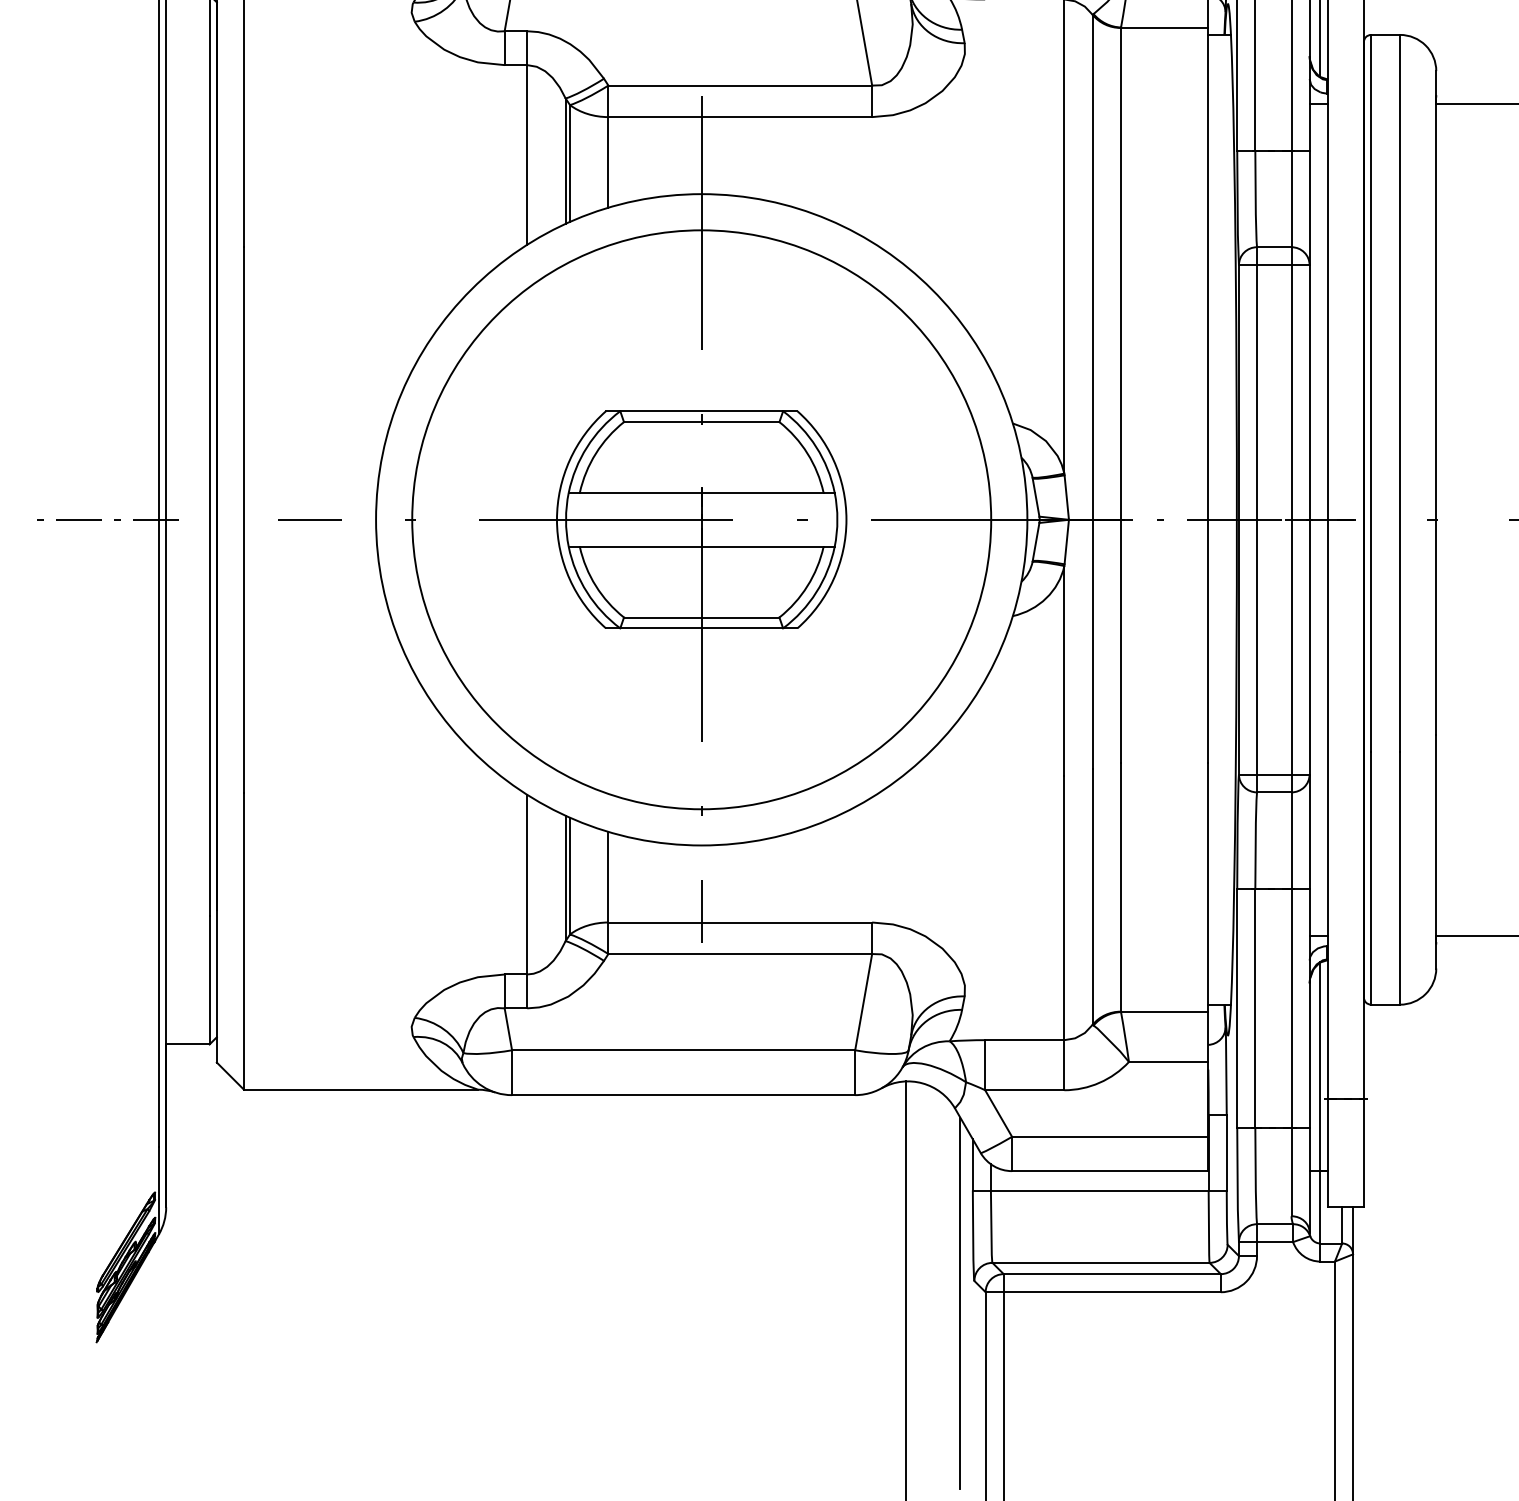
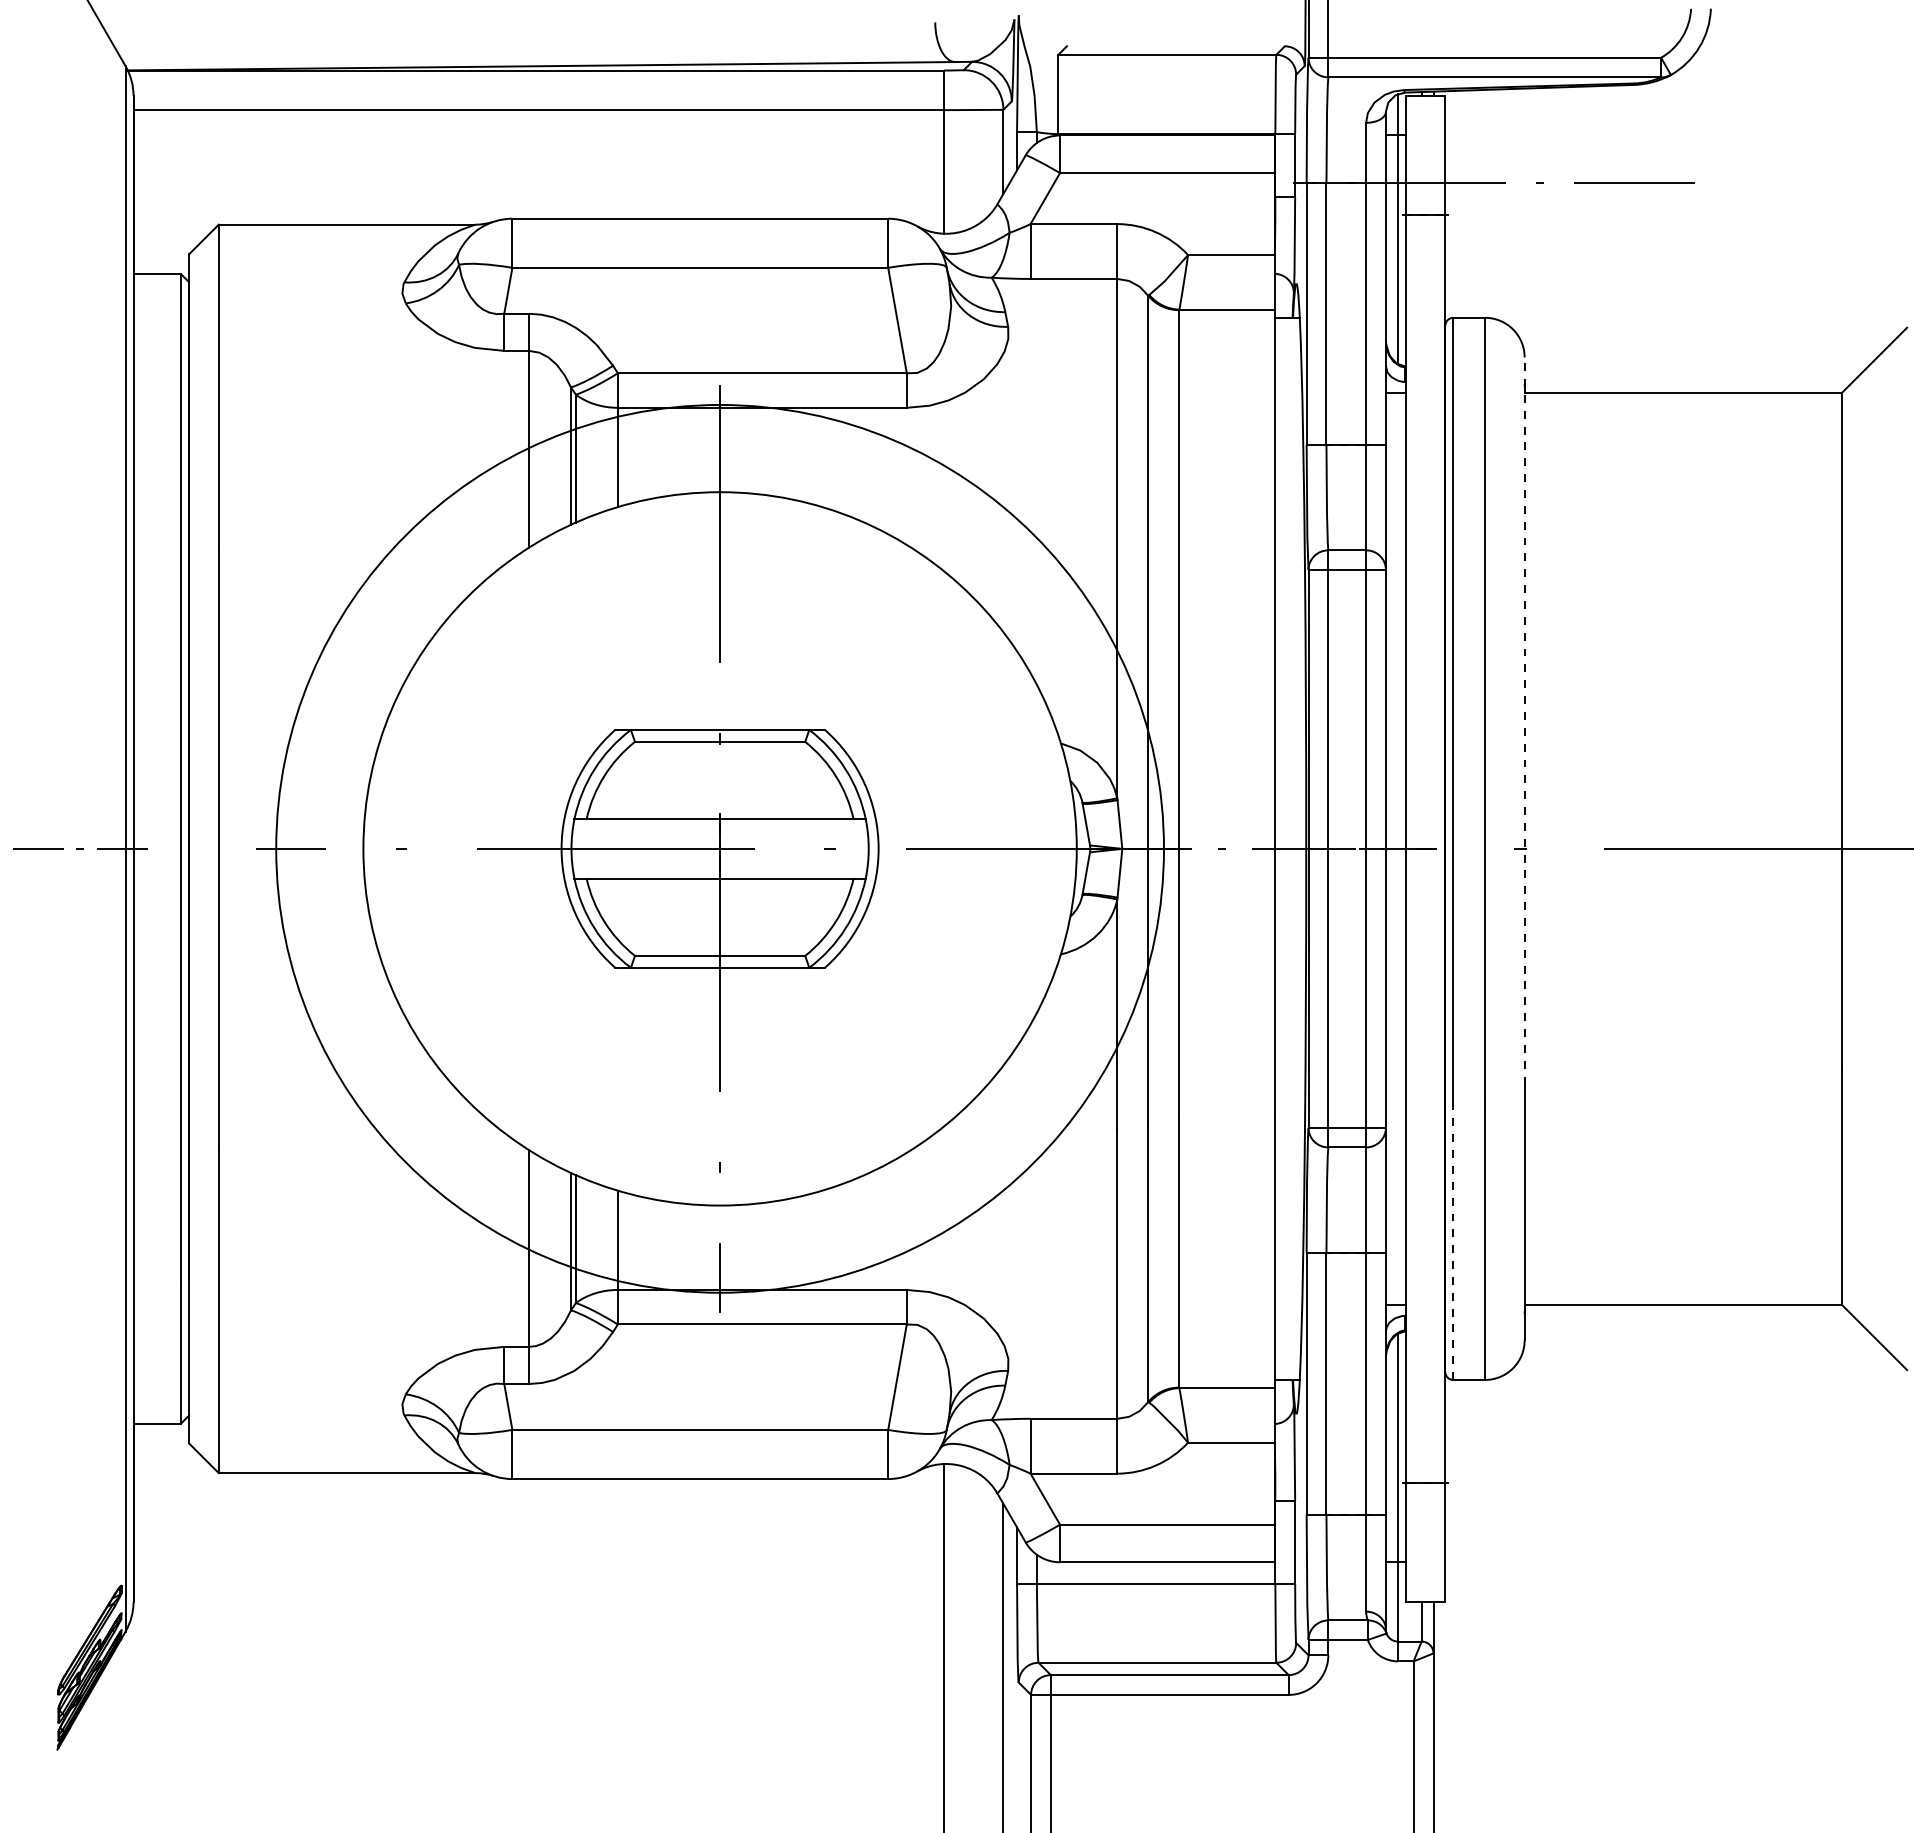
line: (1436, 402) -> (1524, 720), solid -> dashed
circle: (702, 519) -> (720, 848), size x1.4
line: (1371, 878) -> (1453, 1241), solid -> dashed

